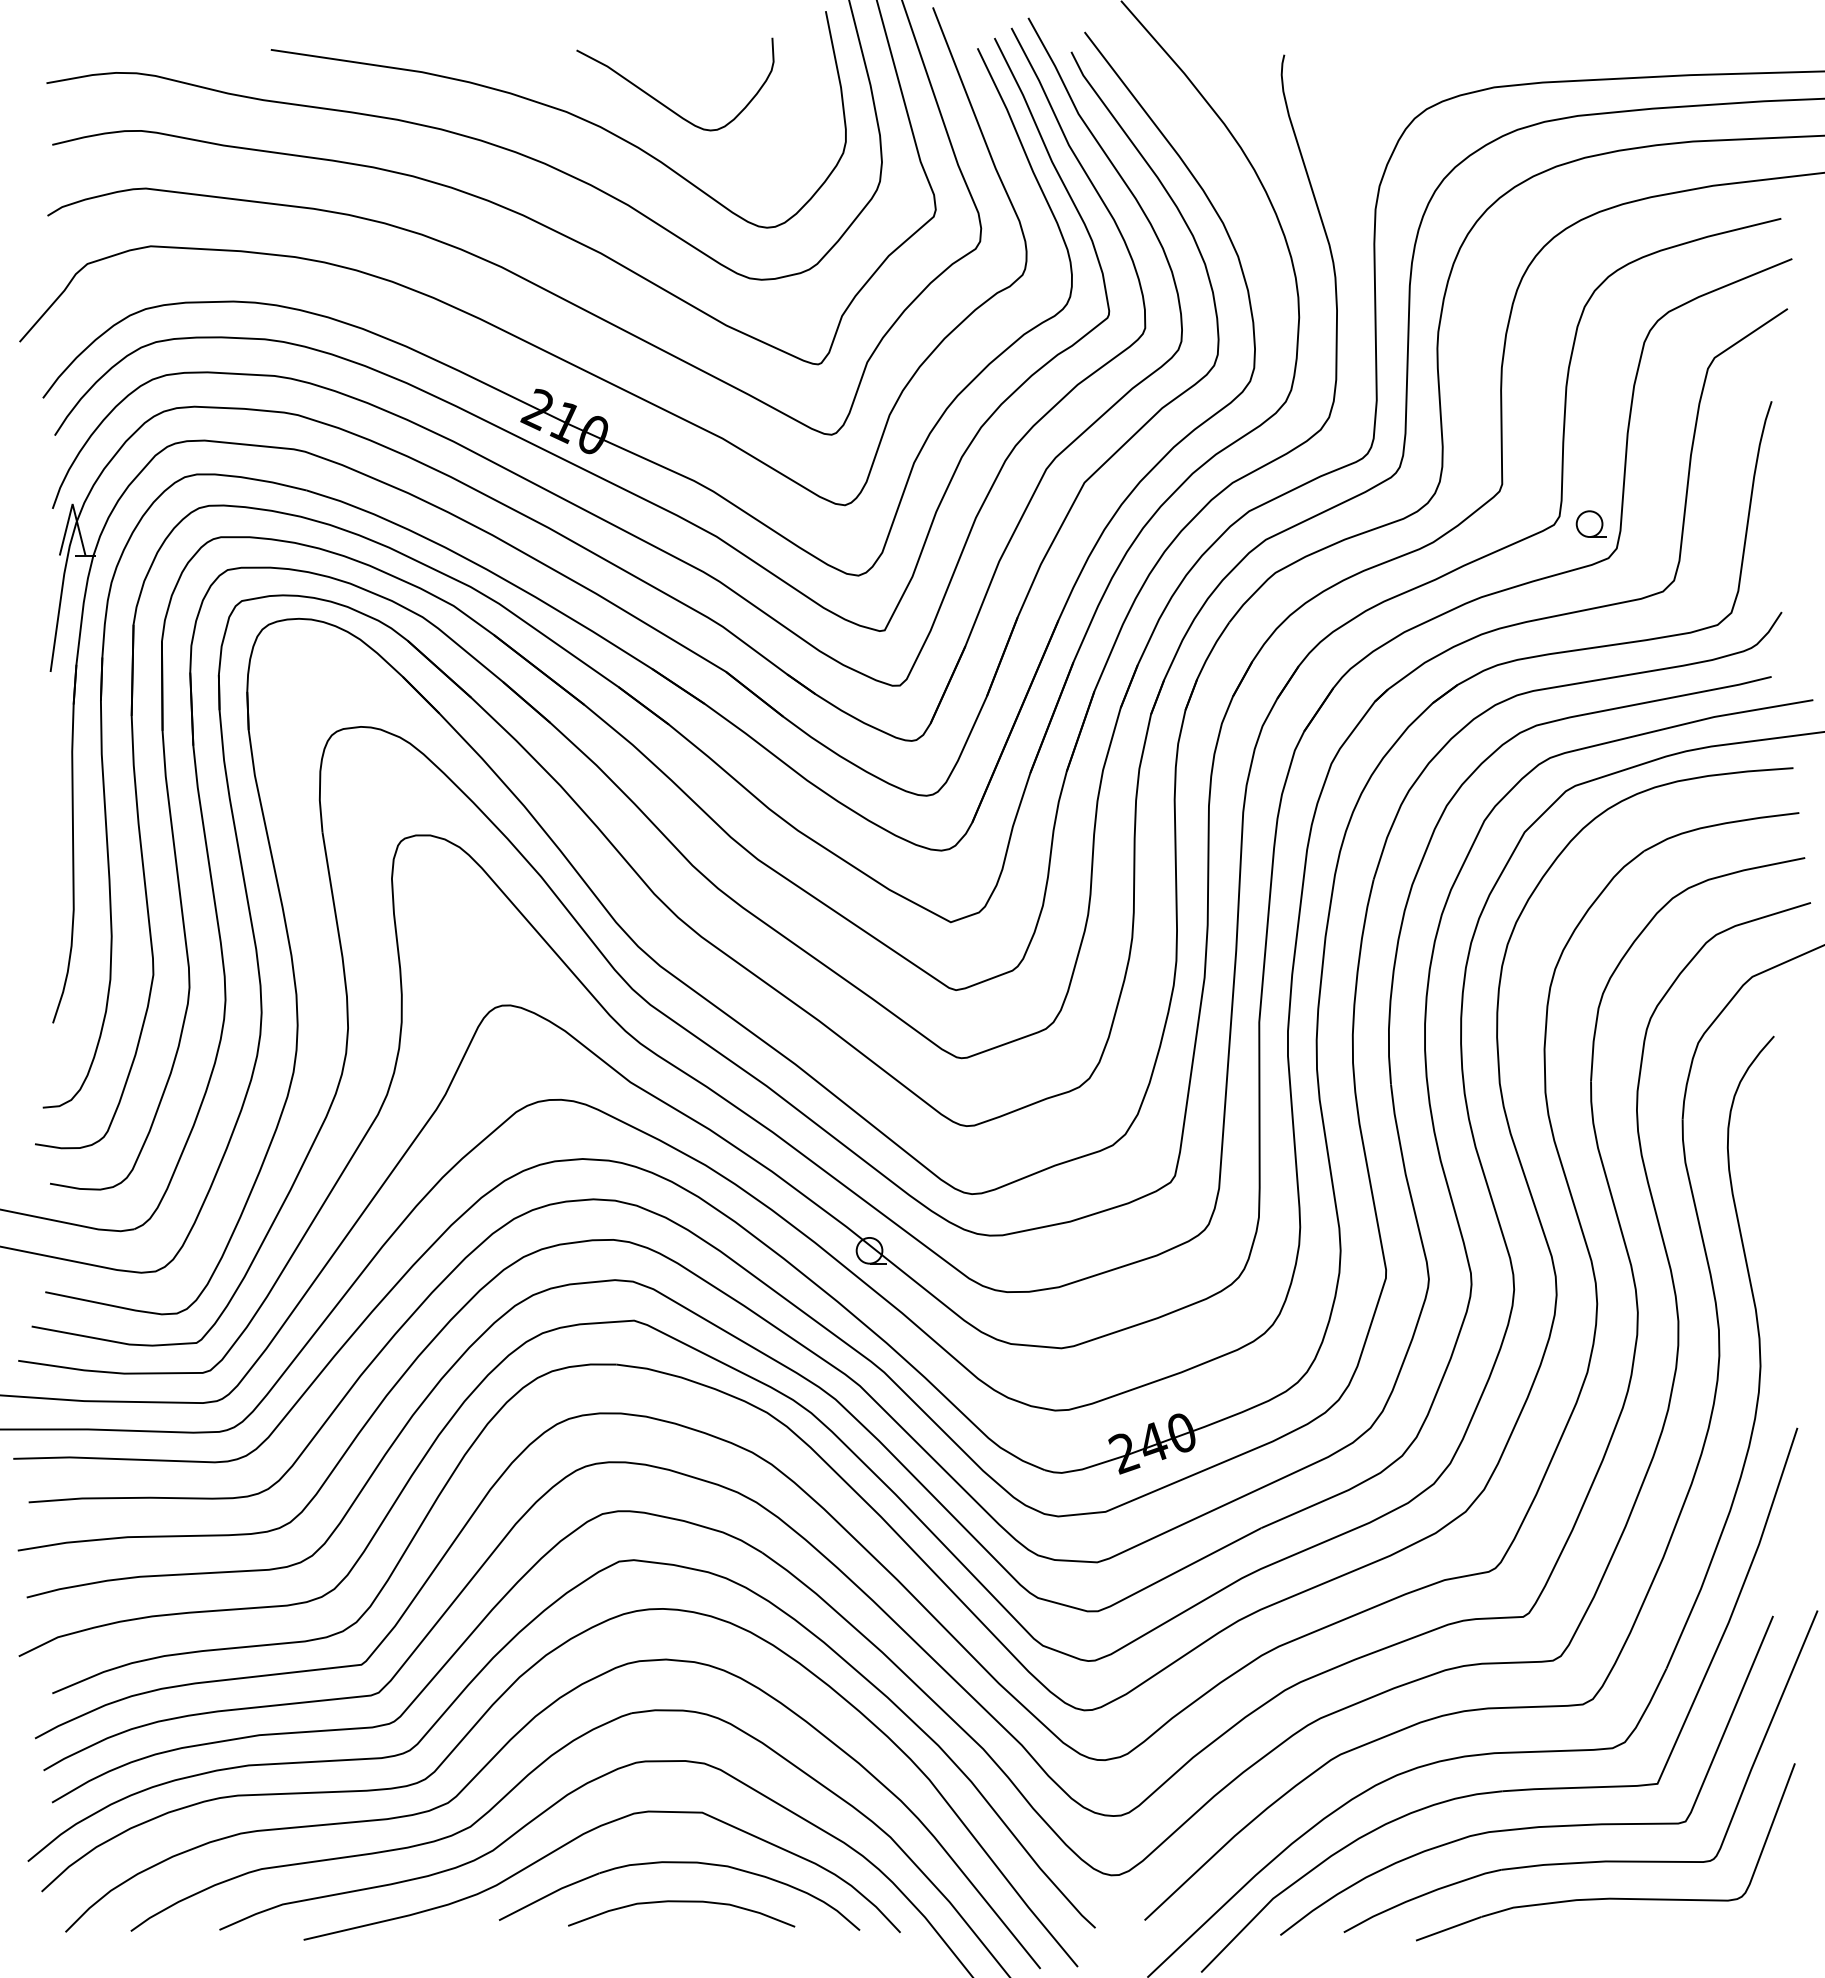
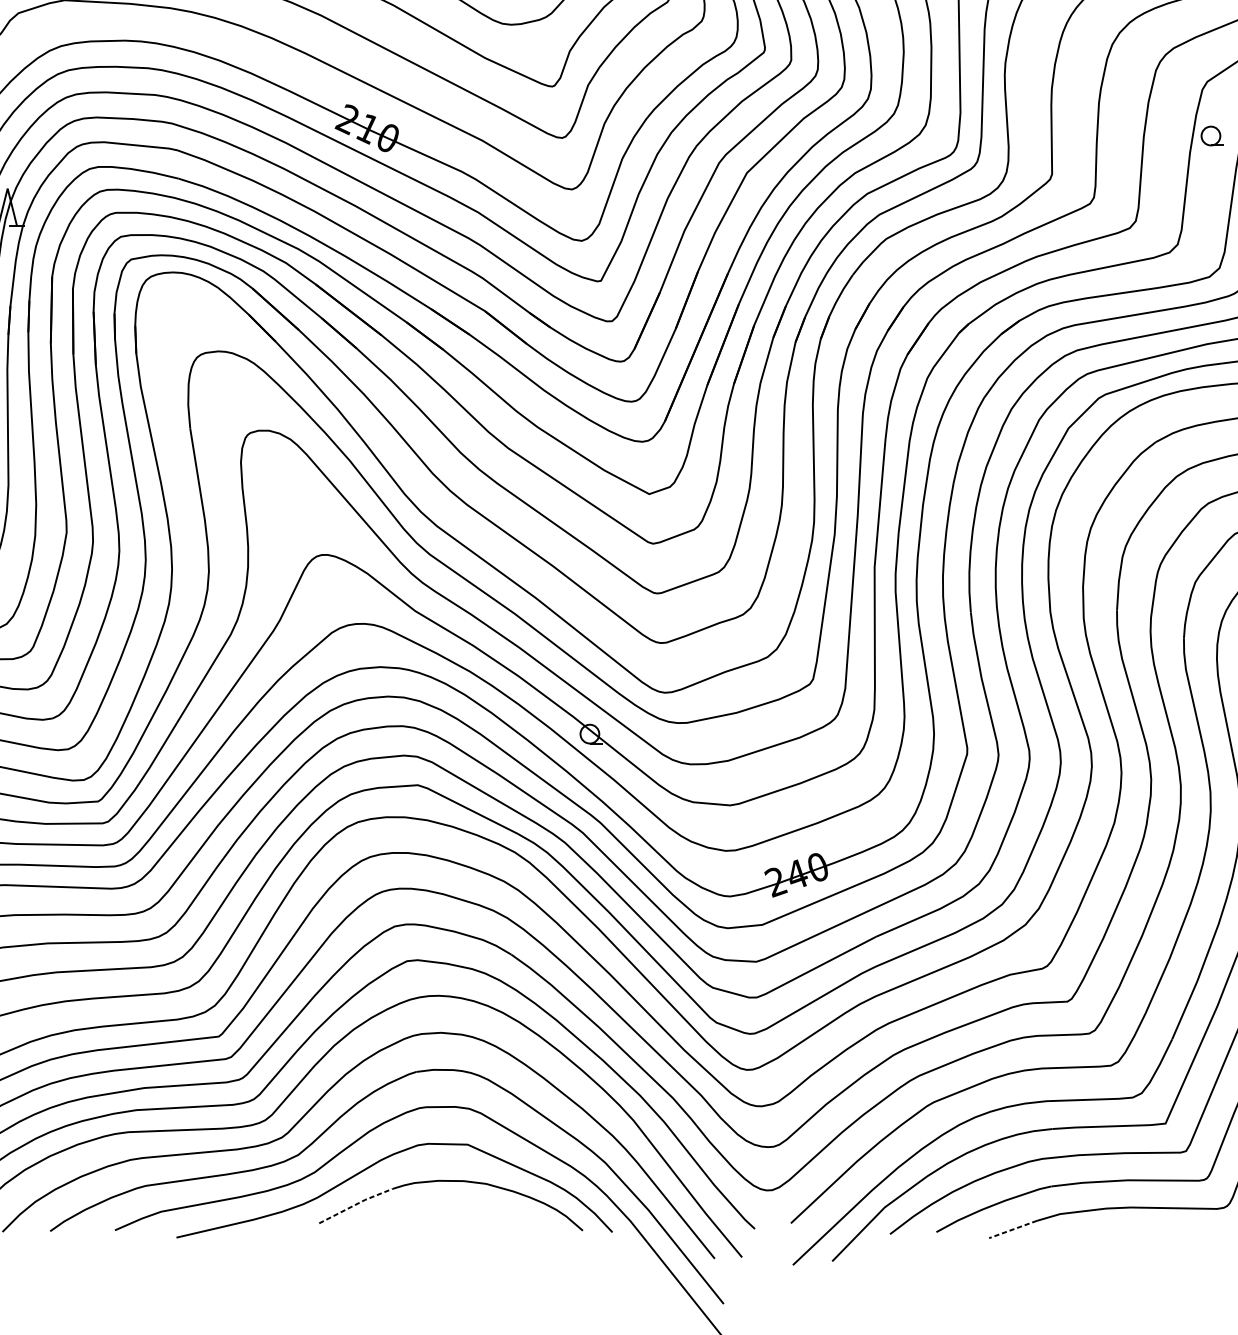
part: (1590, 523) -> (1211, 135), moved
line: (549, 1894) -> (356, 1204), solid -> dashed
curve: (681, 1902) -> (452, 1210), removed
line: (1448, 1928) -> (1012, 1229), solid -> dashed

